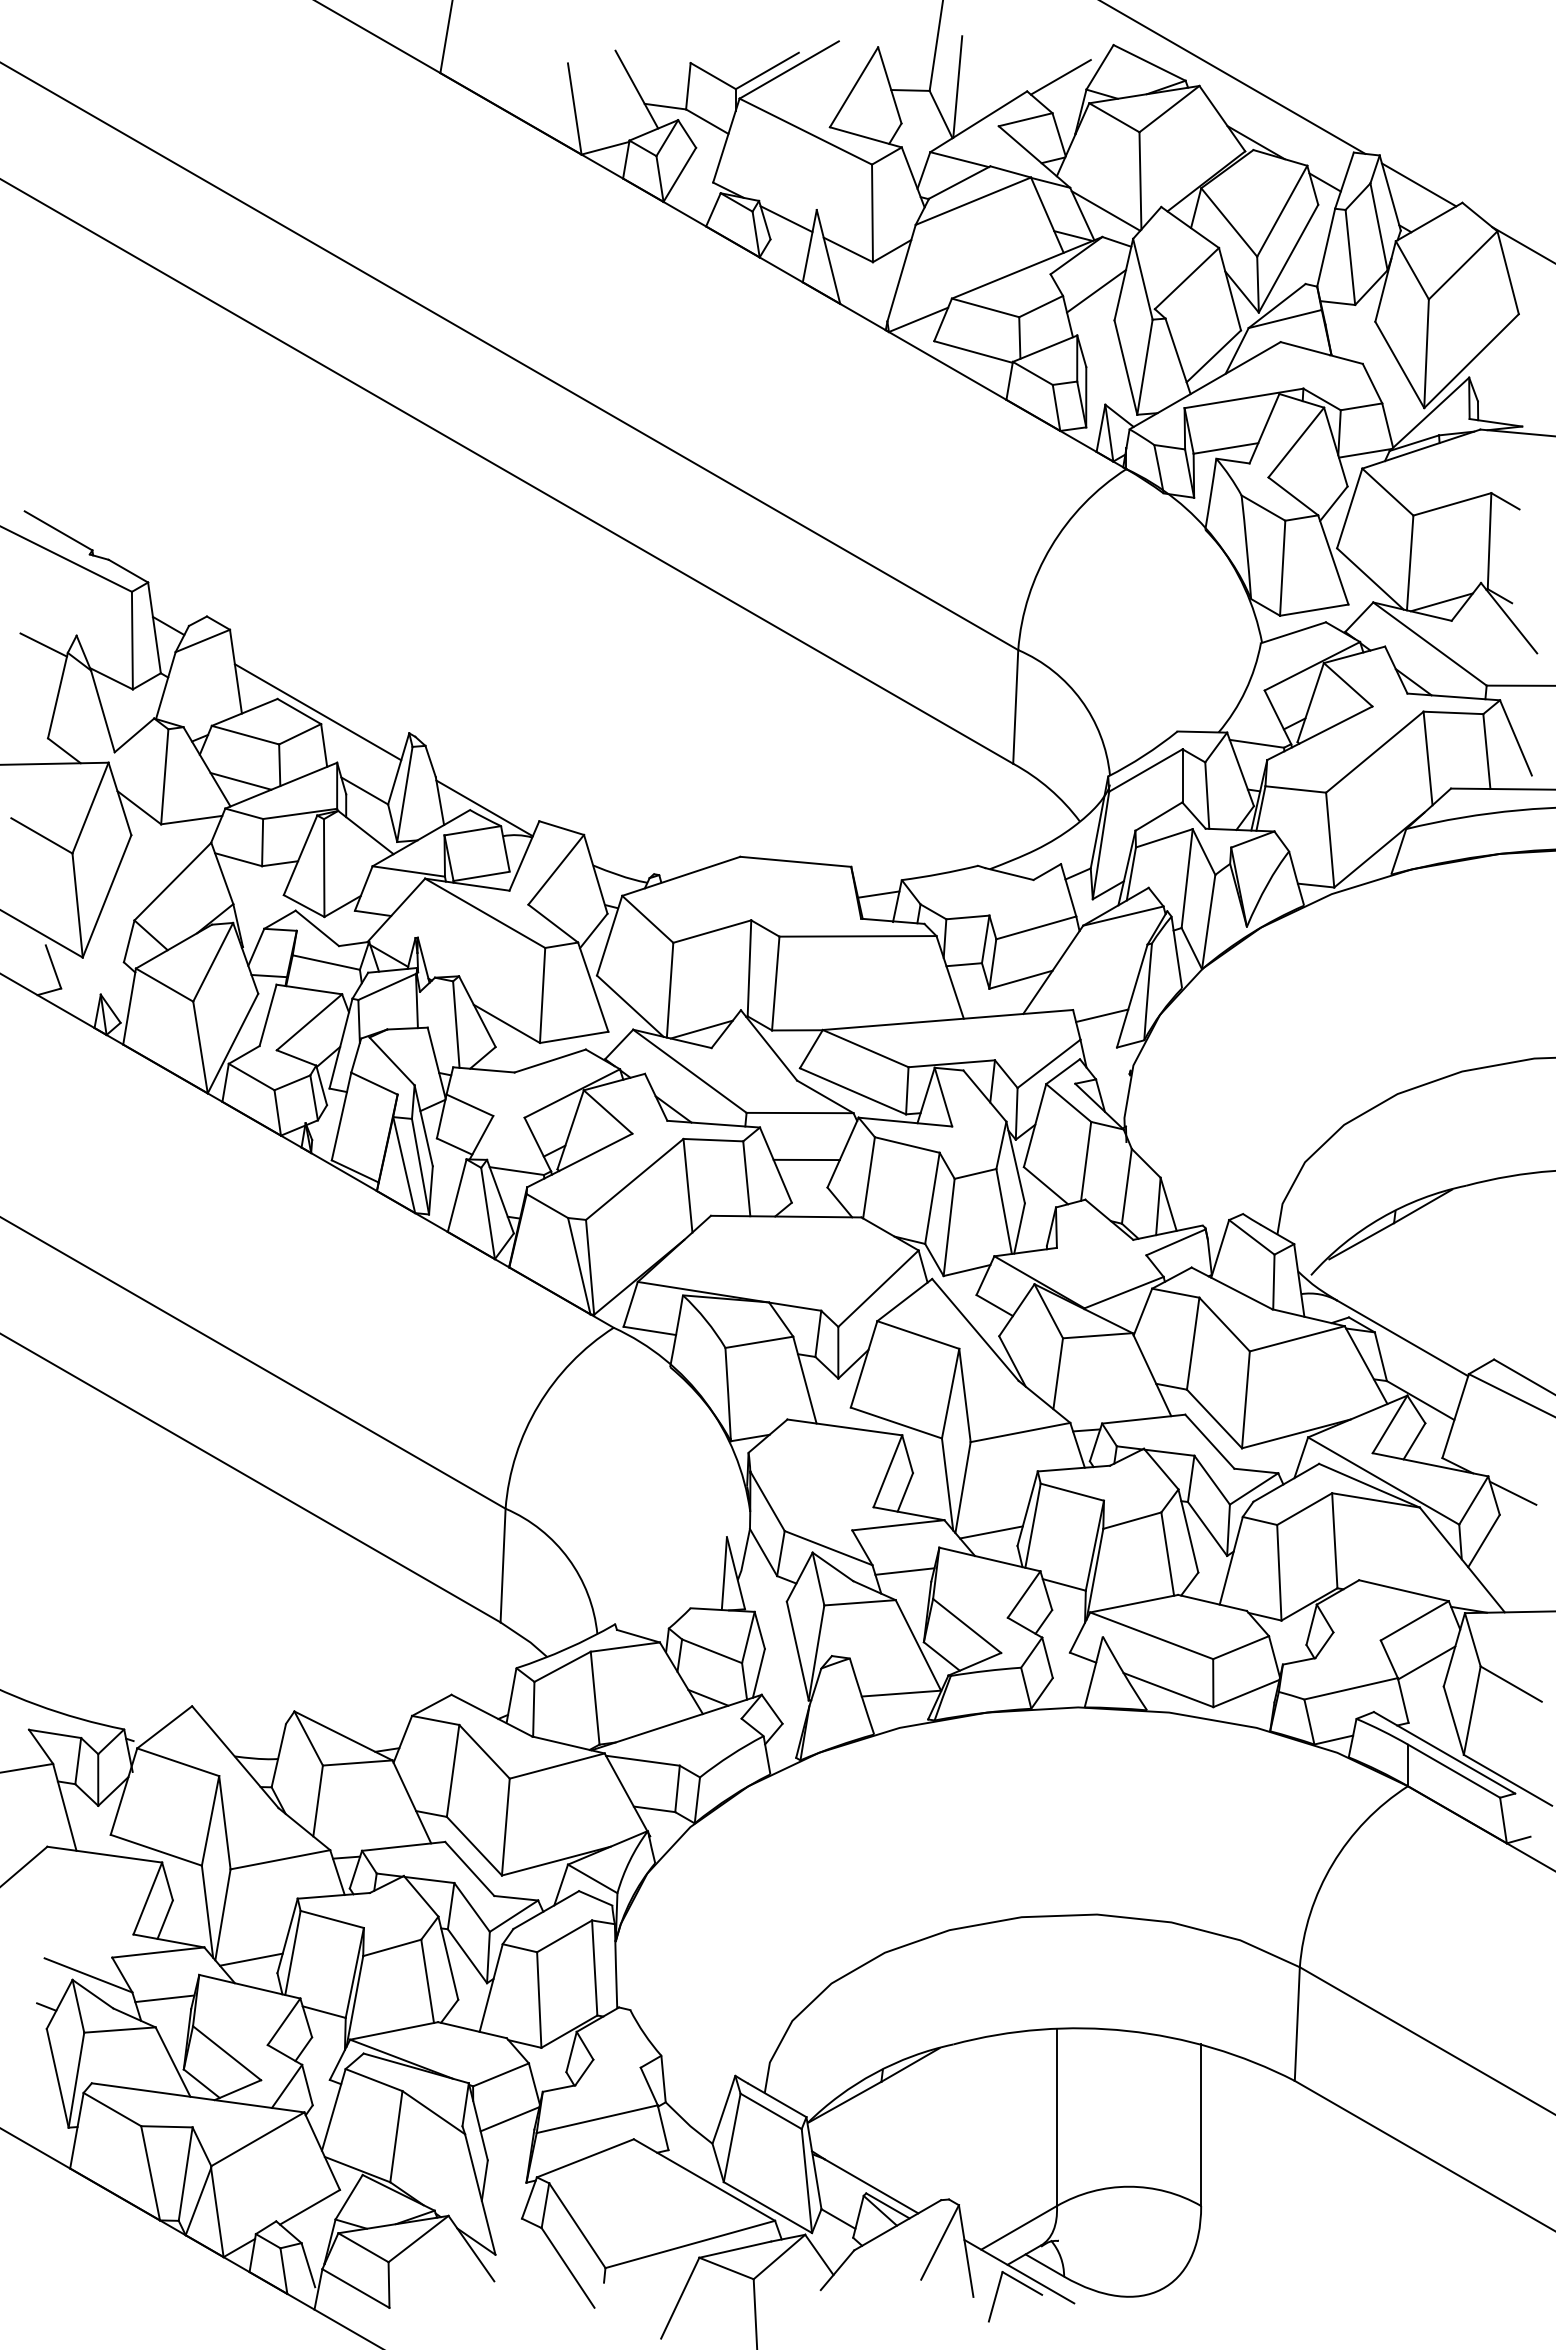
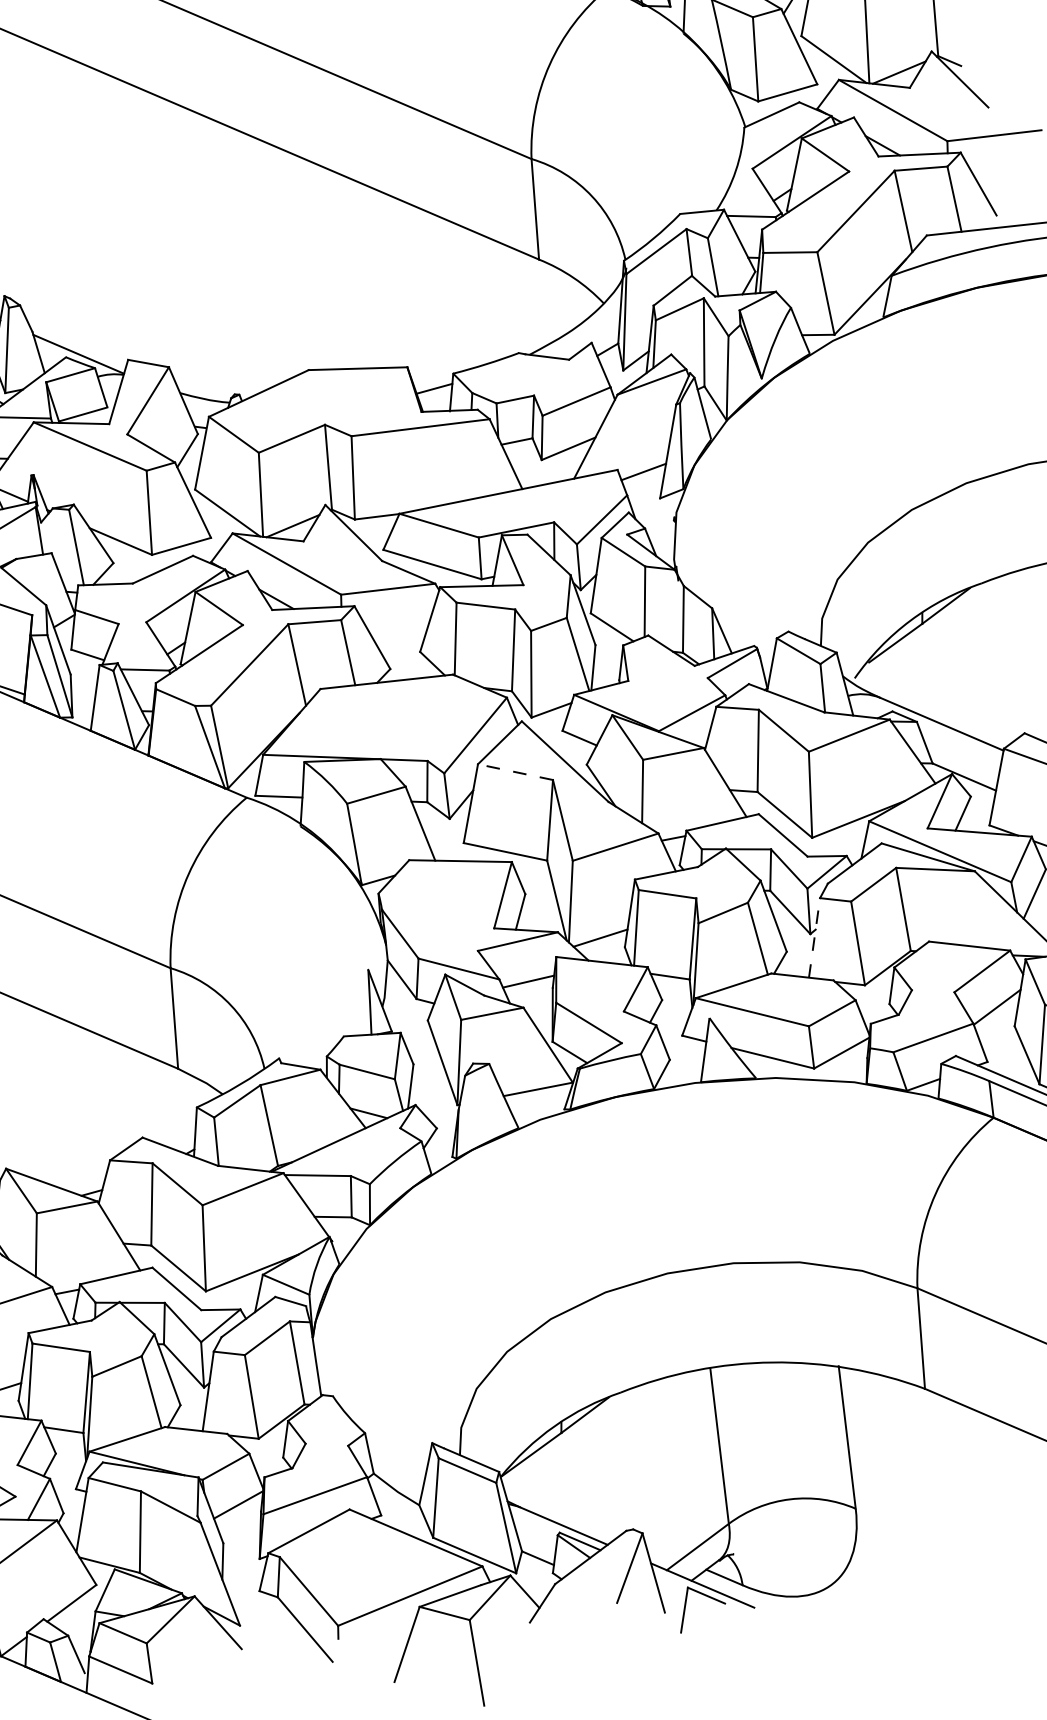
line: (806, 1159) -> (398, 629), removed
line: (917, 1334) -> (514, 771), solid -> dashed
line: (1231, 1560) -> (814, 937), solid -> dashed

